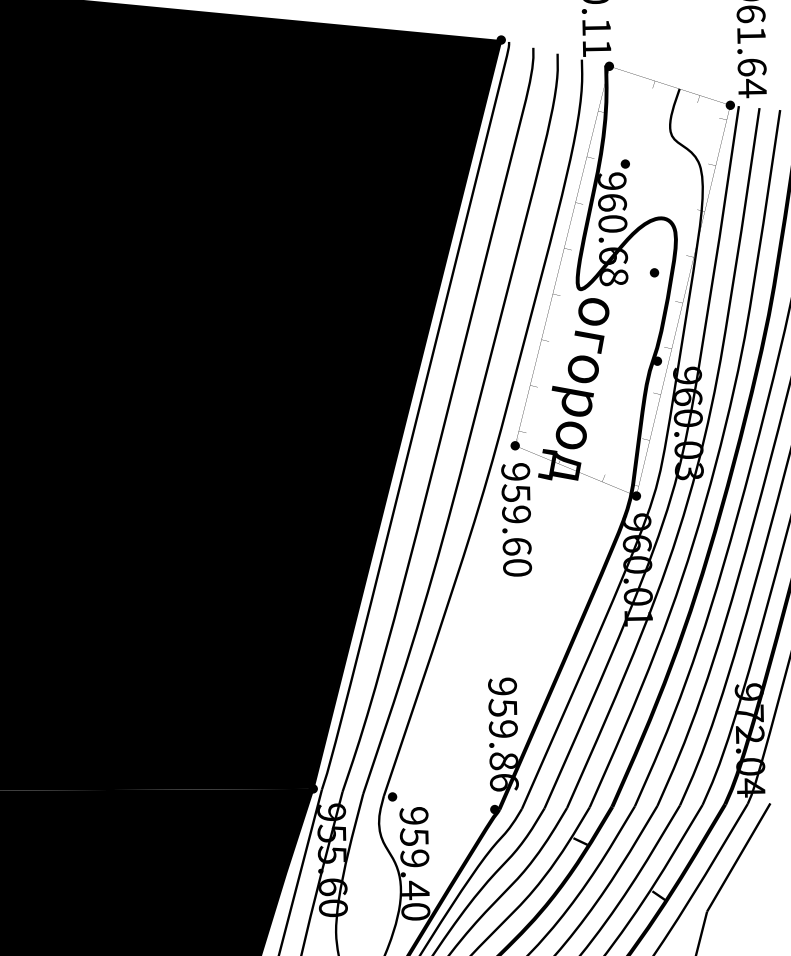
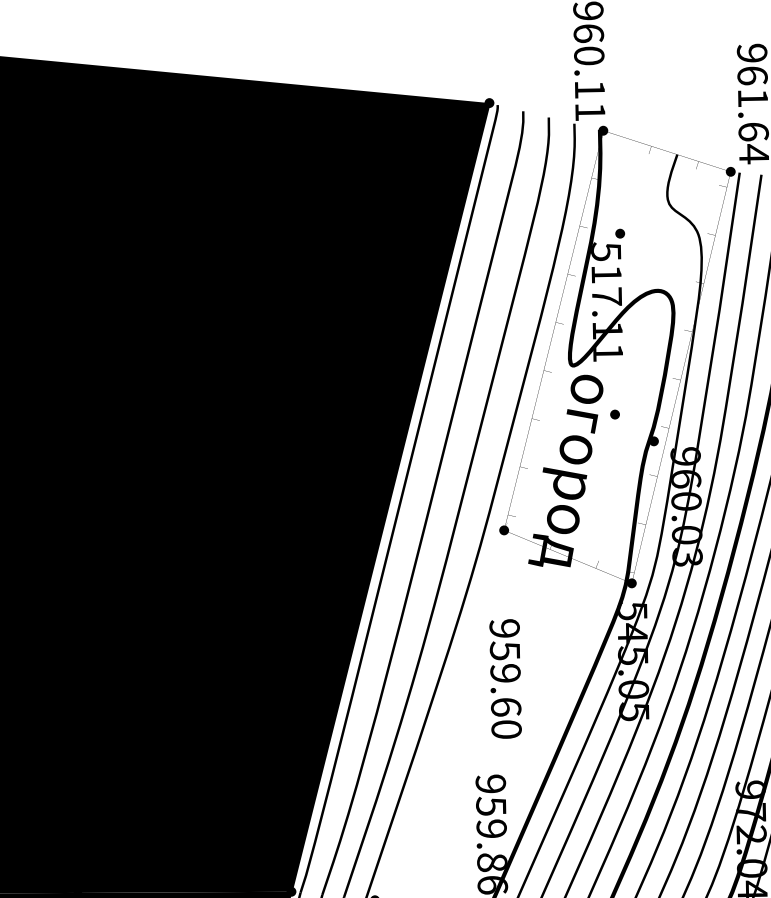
text: (613, 229) -> (607, 302), 960.68 -> 517.11
part: (654, 272) -> (615, 414), moved
text: (516, 519) -> (505, 678), moved
text: (637, 569) -> (632, 660), 960.01 -> 545.05

